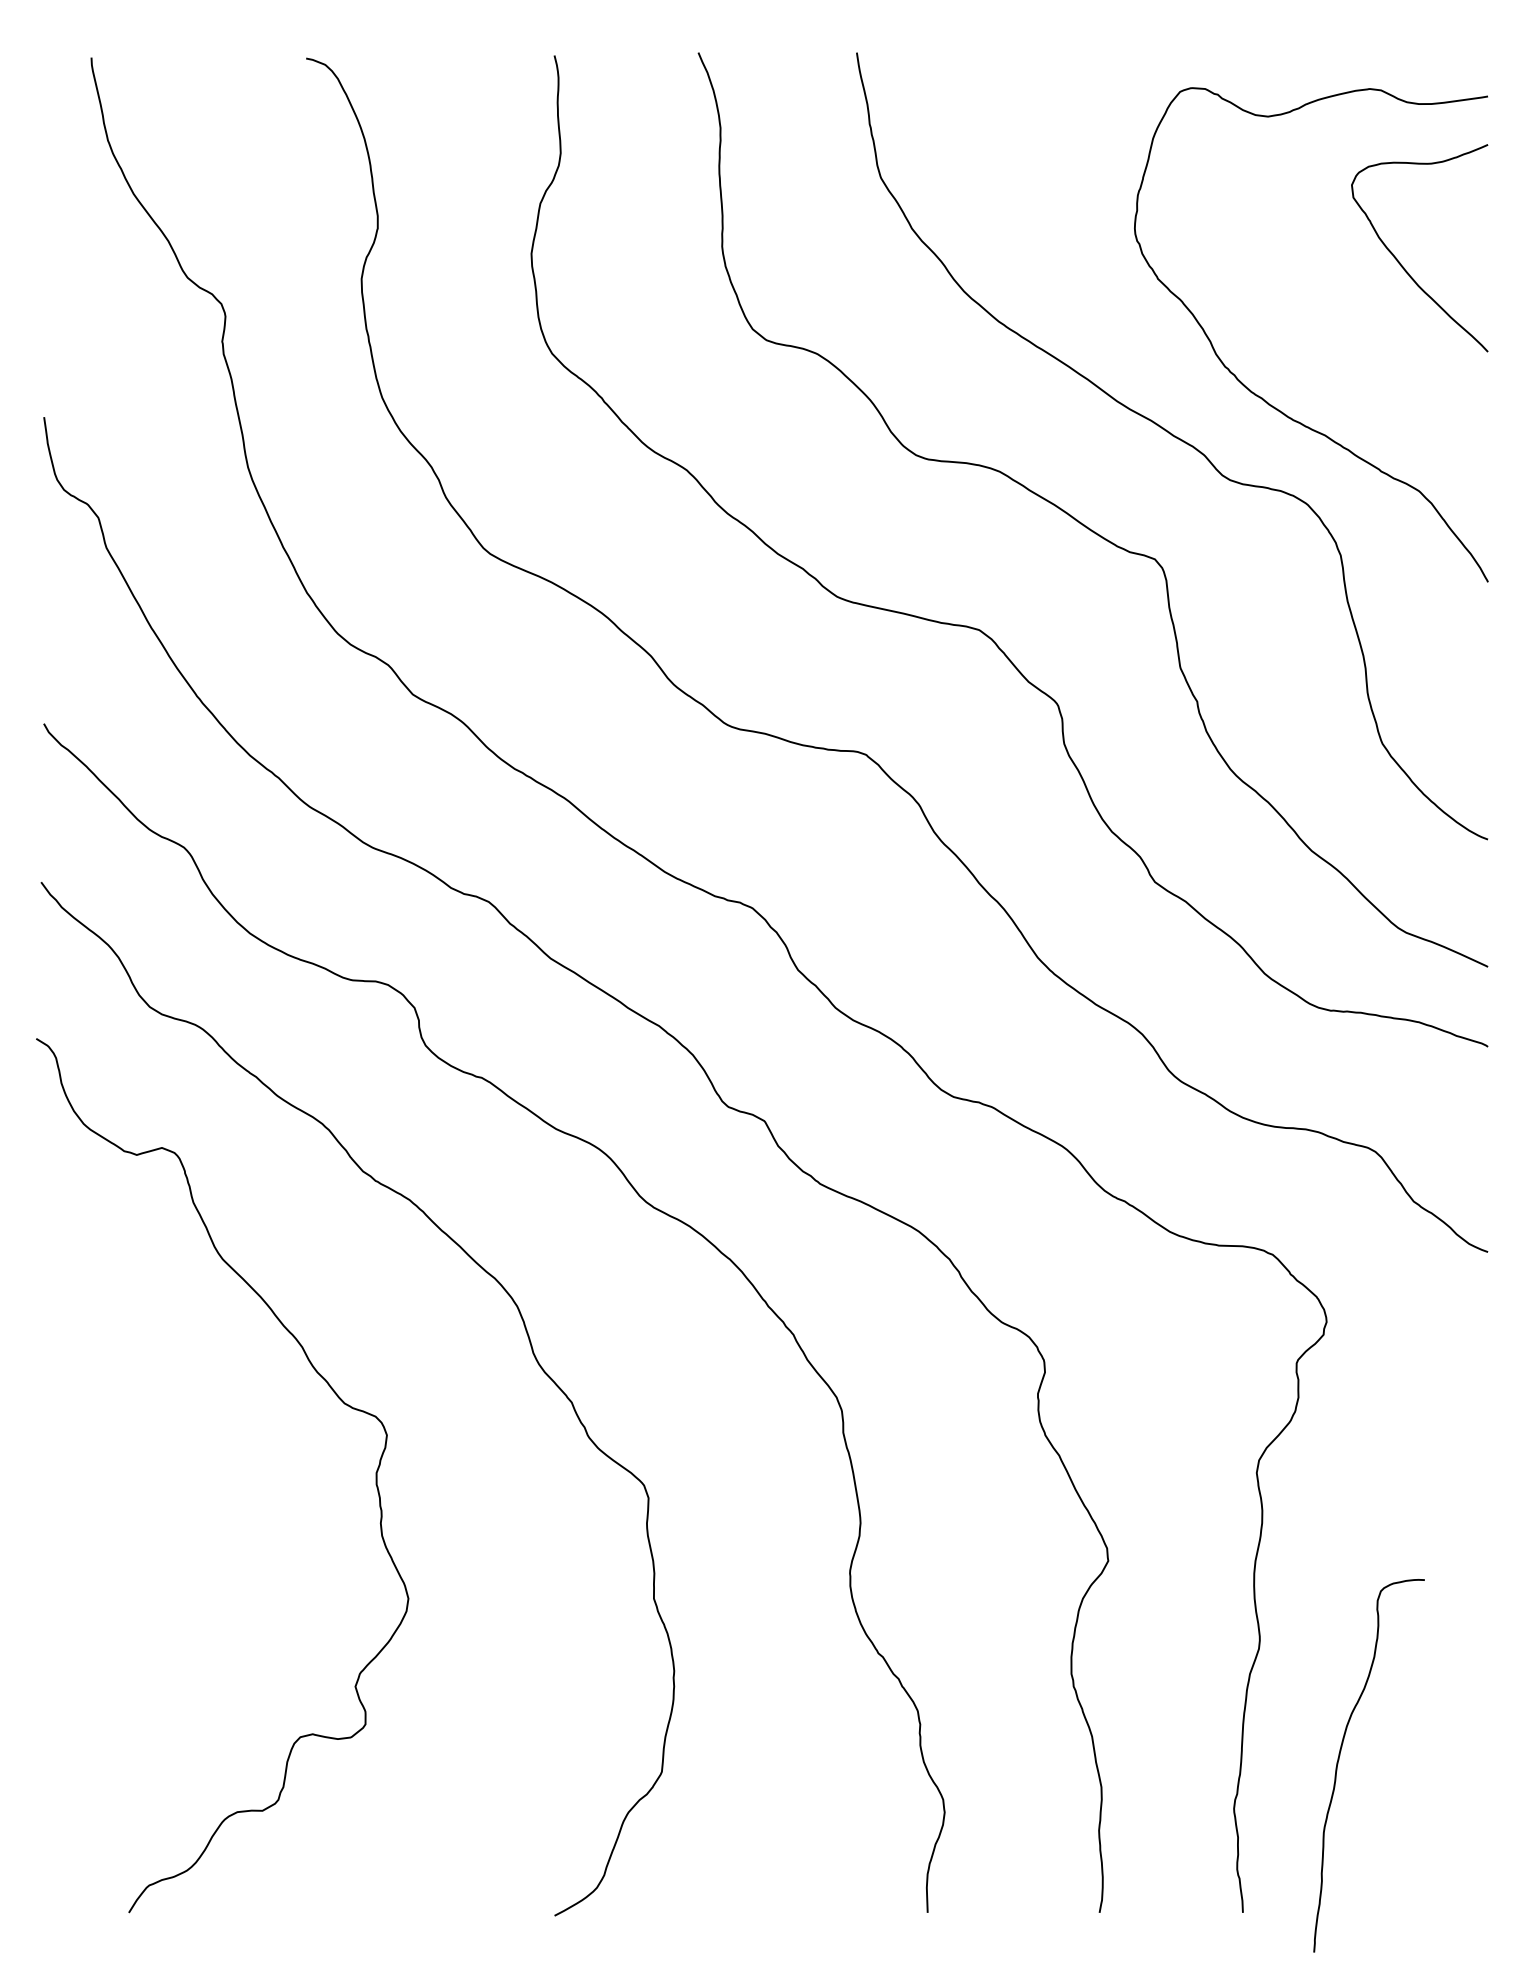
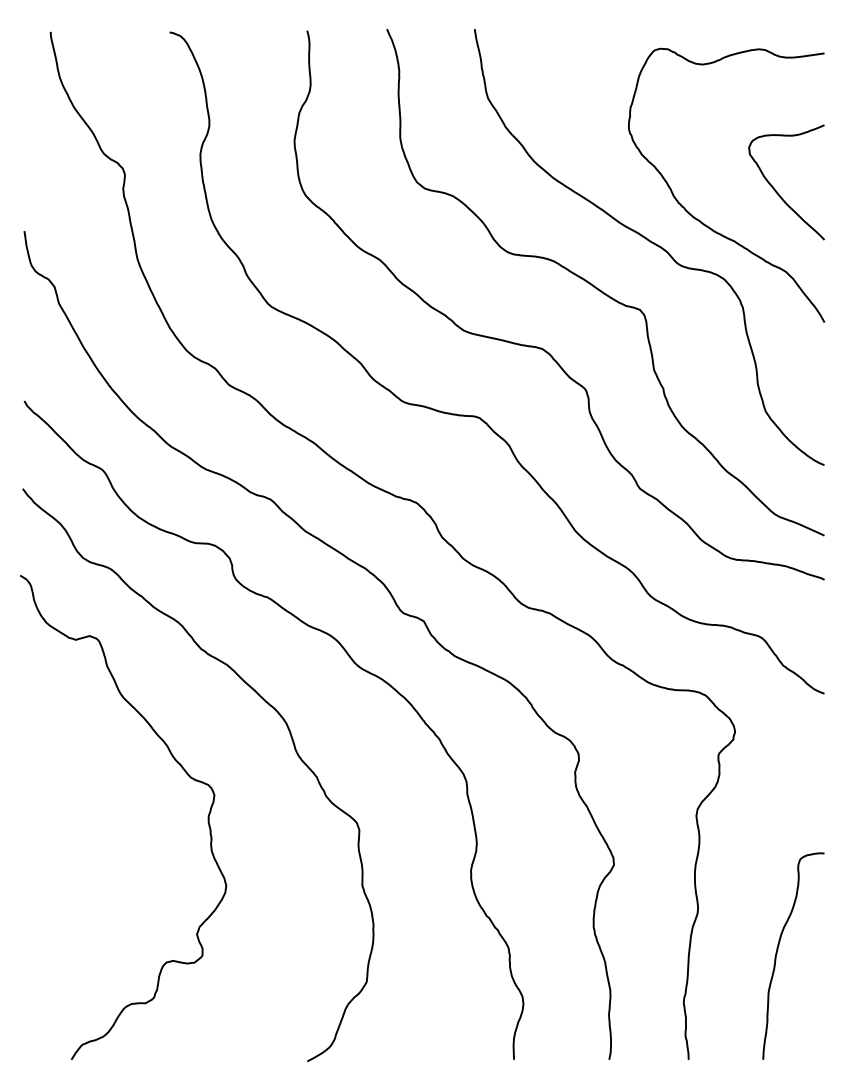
curve: (1403, 264) -> (777, 191), moved
curve: (1341, 1755) -> (778, 950), moved

